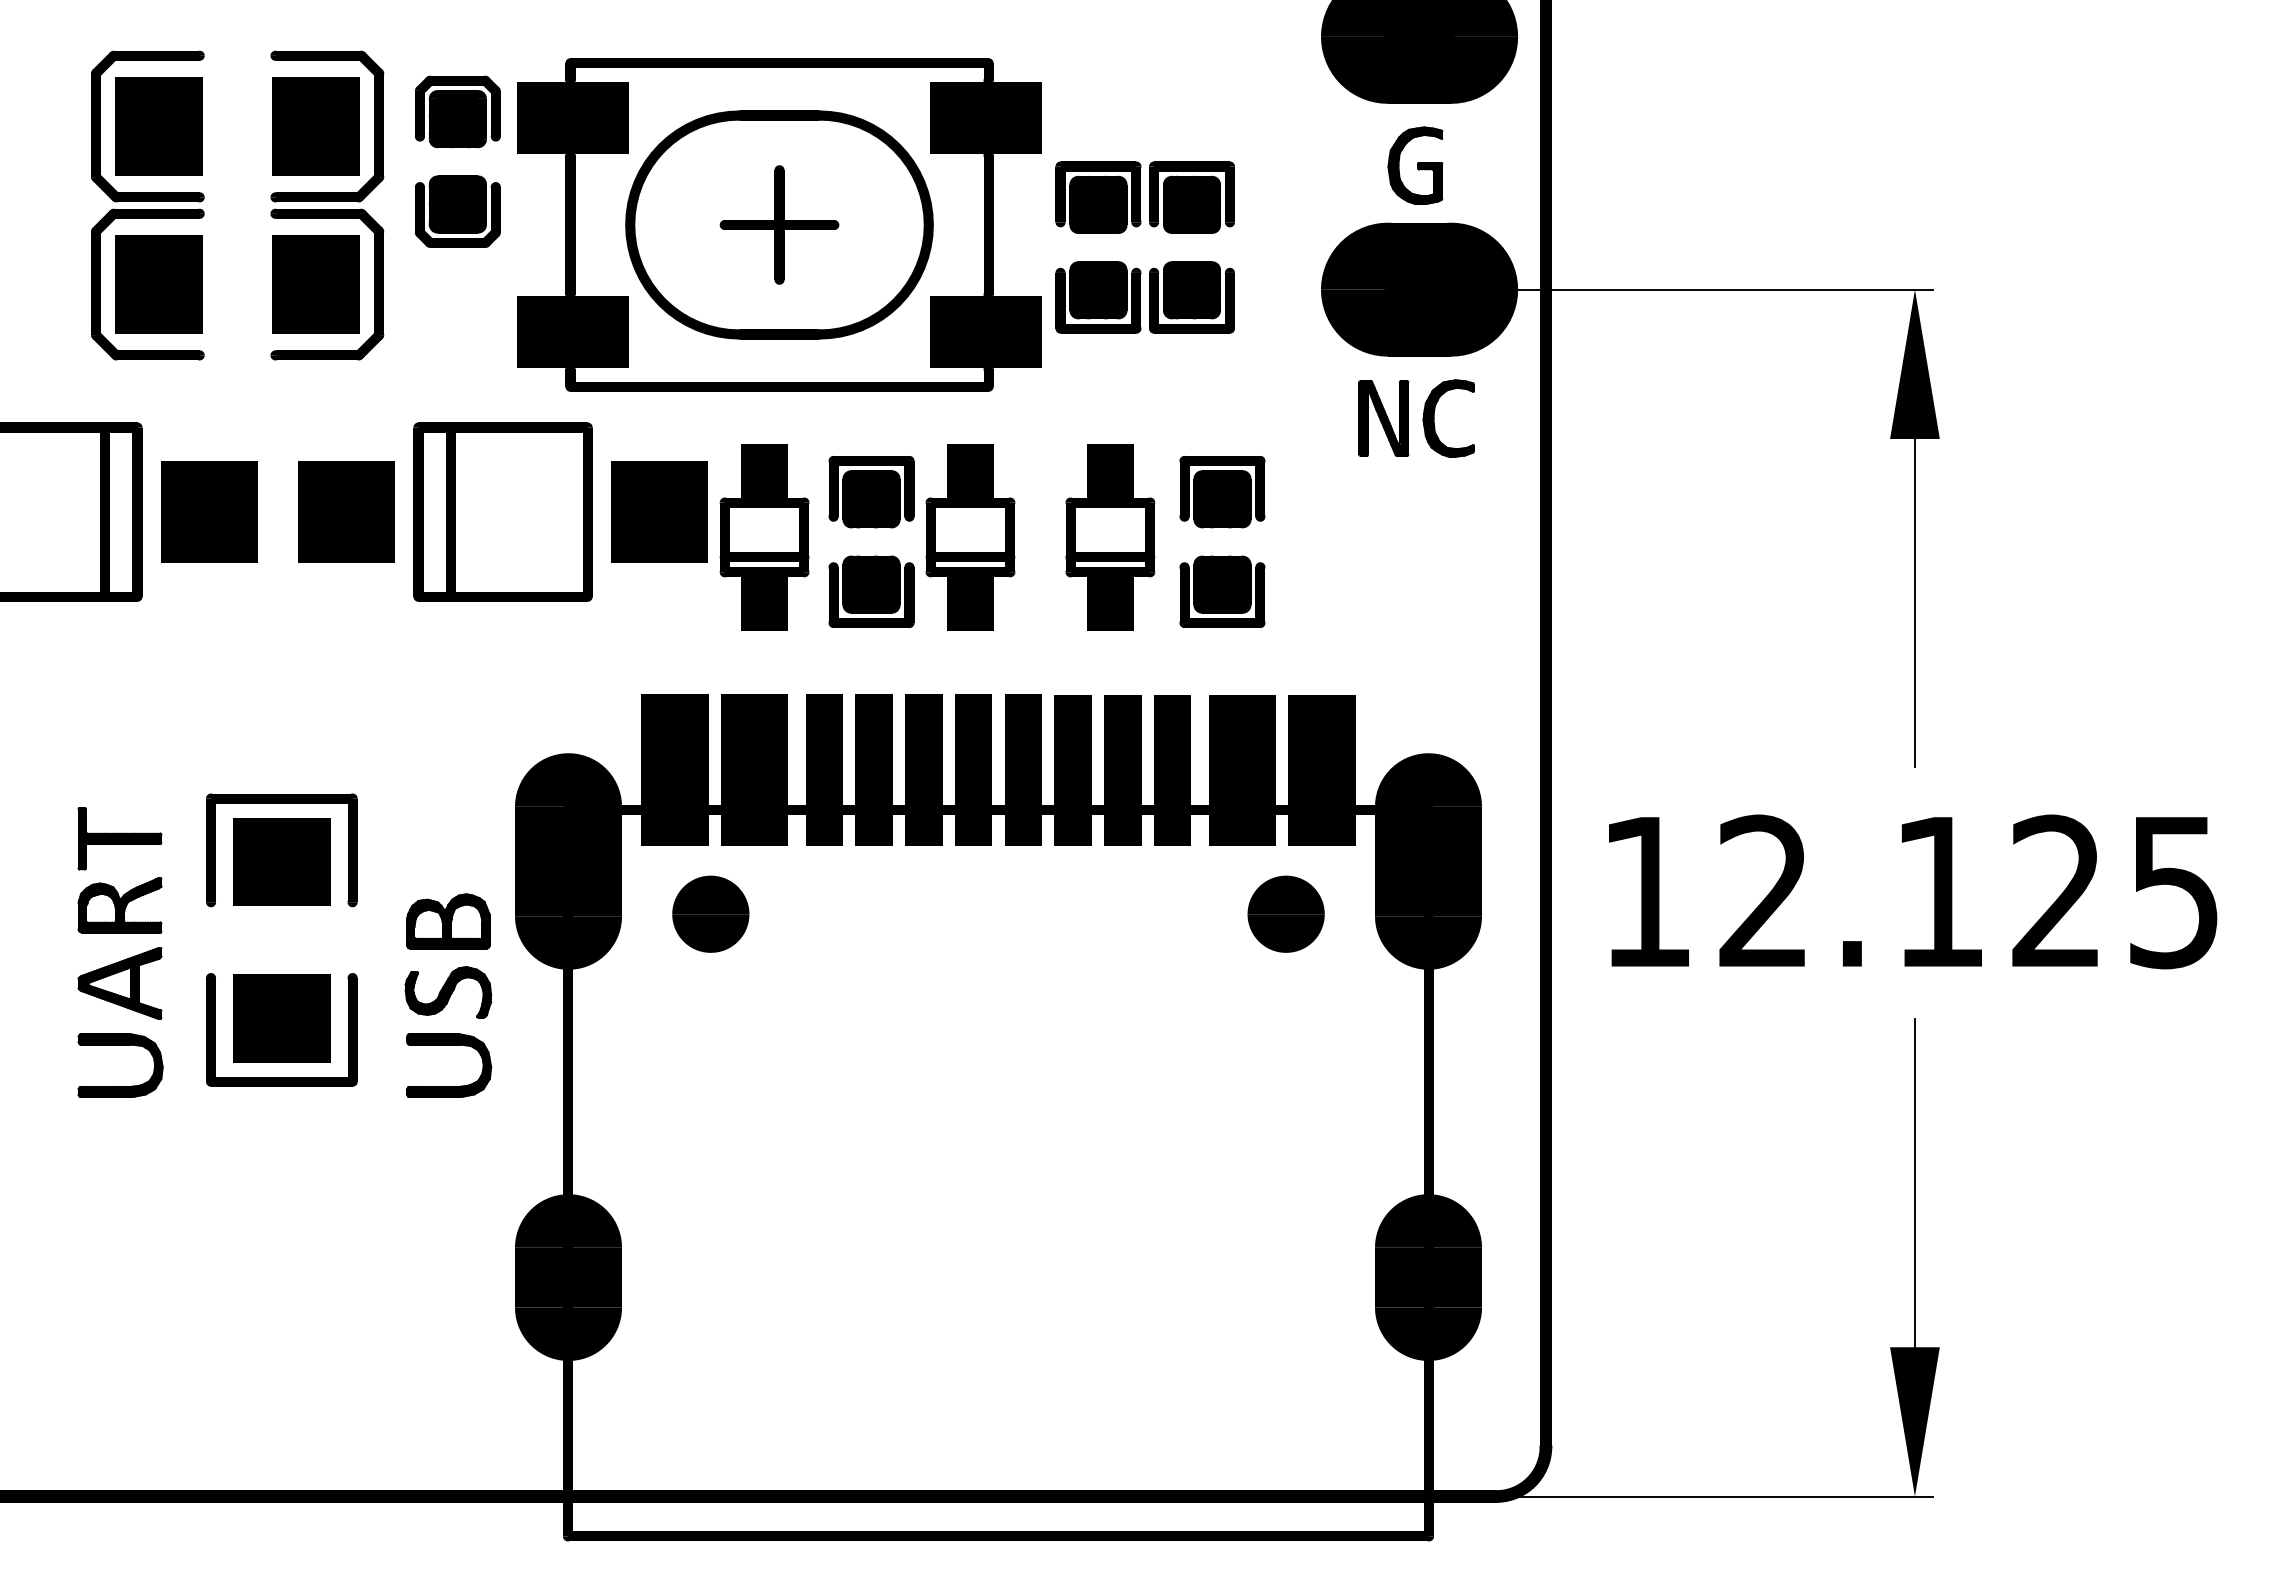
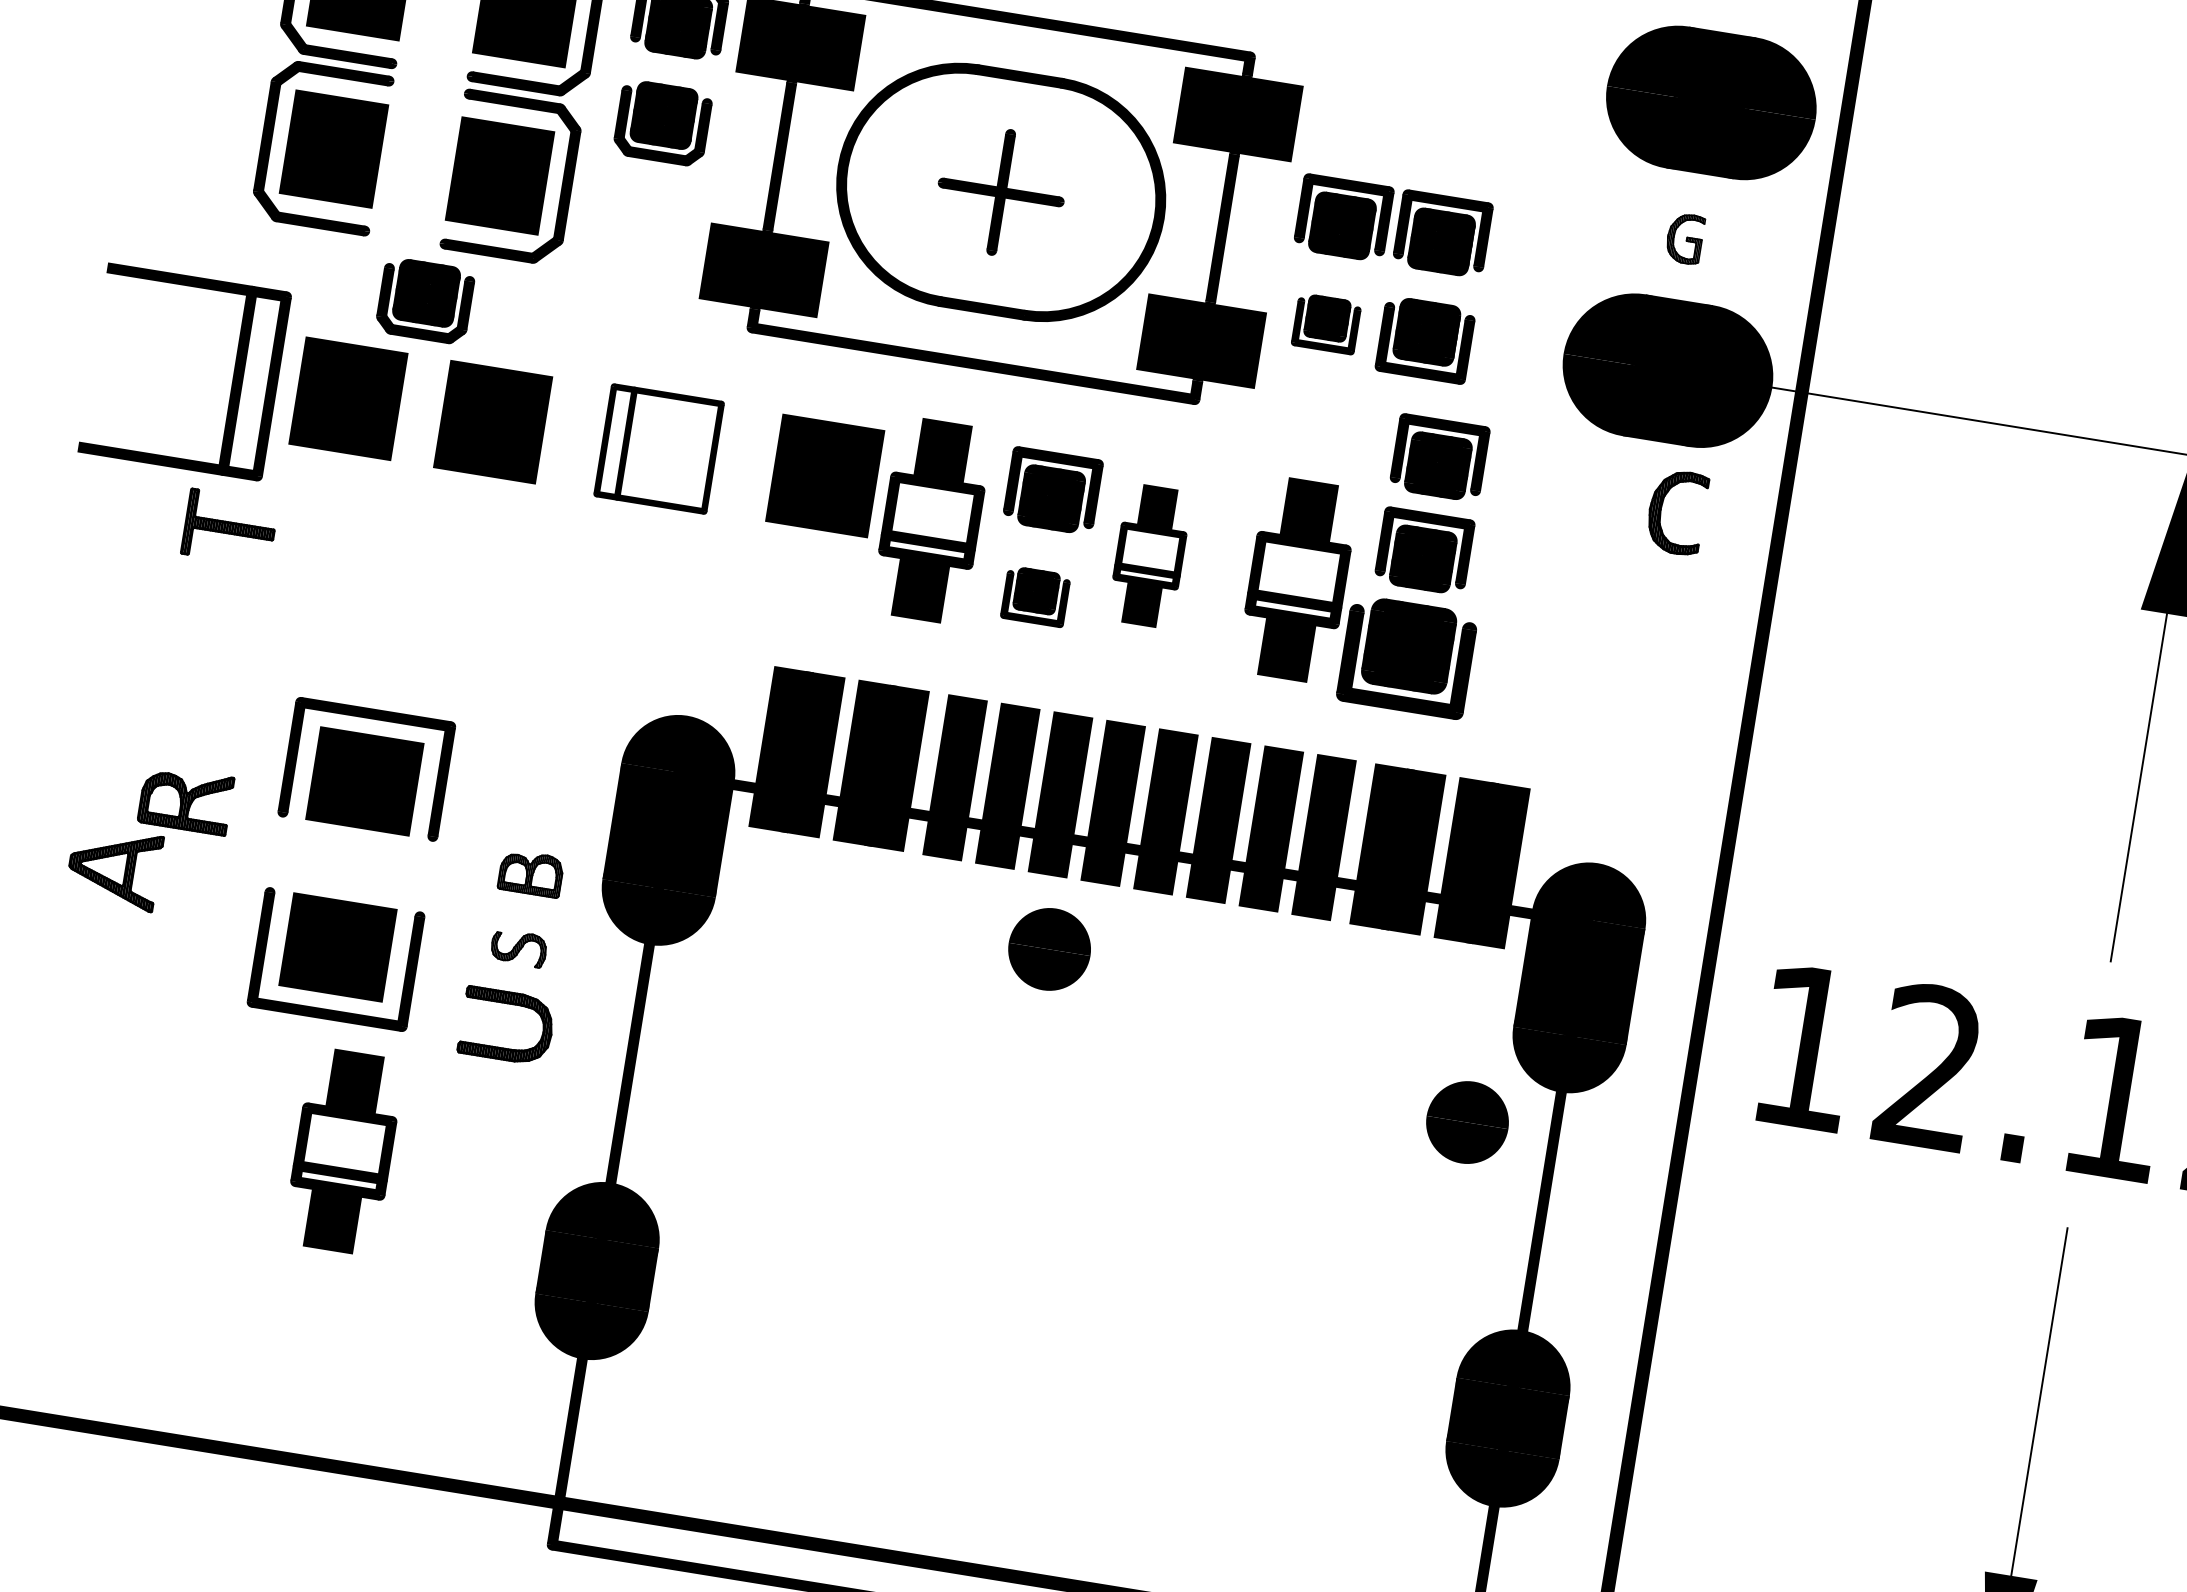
part: (1415, 165) -> (1684, 238), size x0.6
part: (1098, 297) -> (1326, 323), size x0.7
part: (1222, 404) -> (1439, 458), added
part: (265, 410) -> (424, 300), added
part: (1383, 418) -> (1607, 500), removed
part: (502, 511) -> (658, 448), size x0.6
part: (970, 537) -> (1149, 556), size x0.7
part: (871, 591) -> (1035, 596), size x0.7
part: (1222, 591) -> (1407, 656), size x1.4
part: (119, 838) -> (229, 527), moved
part: (710, 913) -> (1049, 948), moved
part: (1285, 913) -> (1466, 1121), moved
part: (448, 921) -> (531, 873), size x0.7
part: (119, 983) -> (113, 867), moved
part: (448, 992) -> (518, 948), size x0.6
part: (120, 1045) -> (162, 948), removed
part: (317, 1205) -> (343, 1151), added

